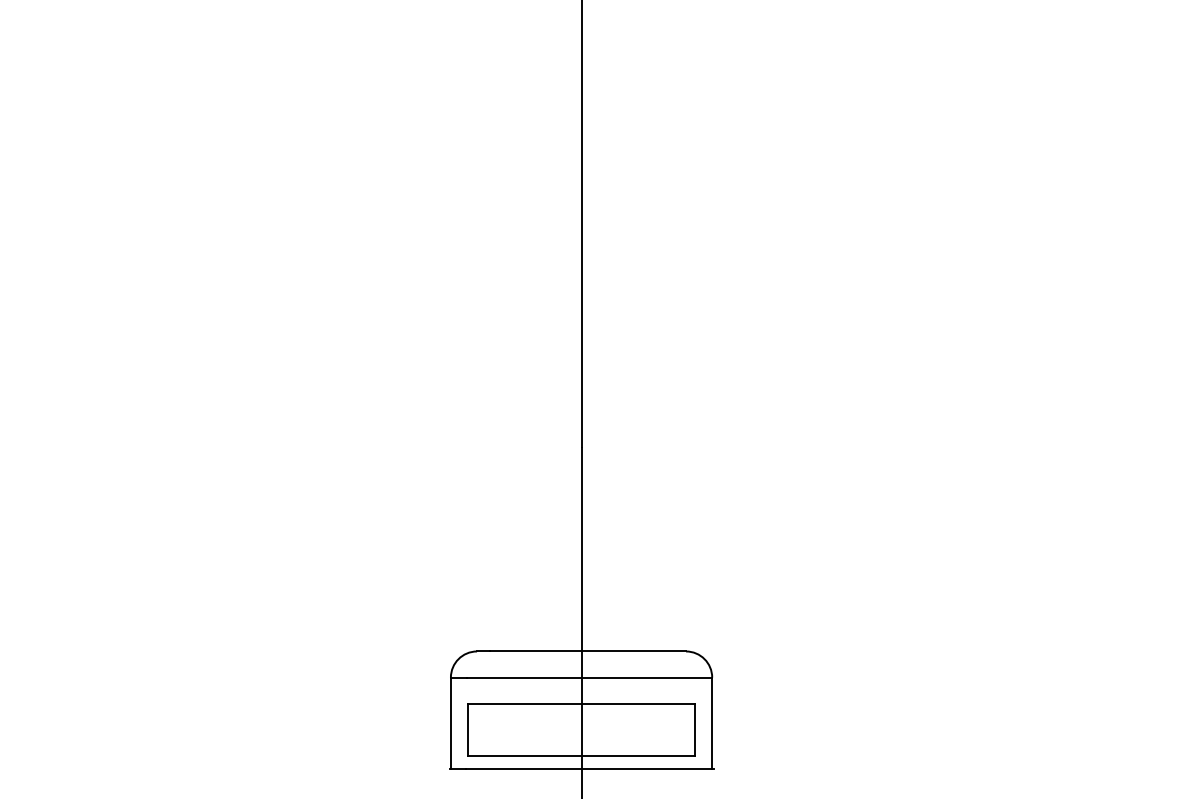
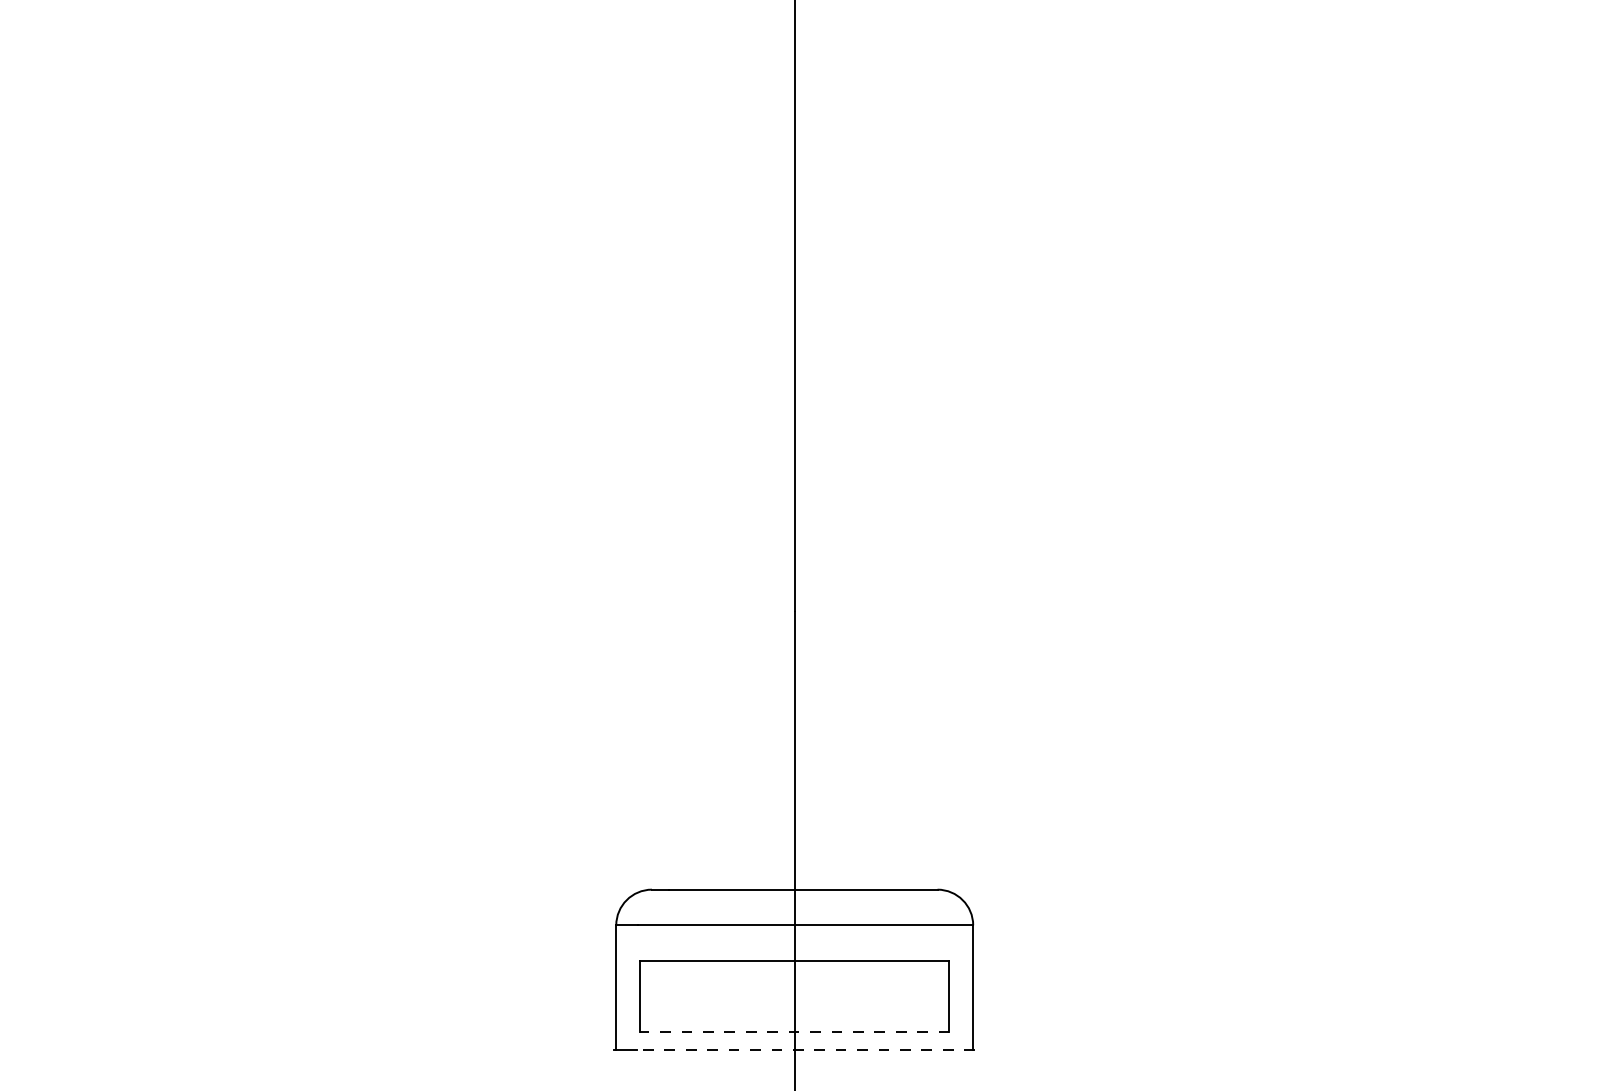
line: (581, 756) -> (794, 1032), solid -> dashed
line: (589, 769) -> (805, 1050), solid -> dashed

